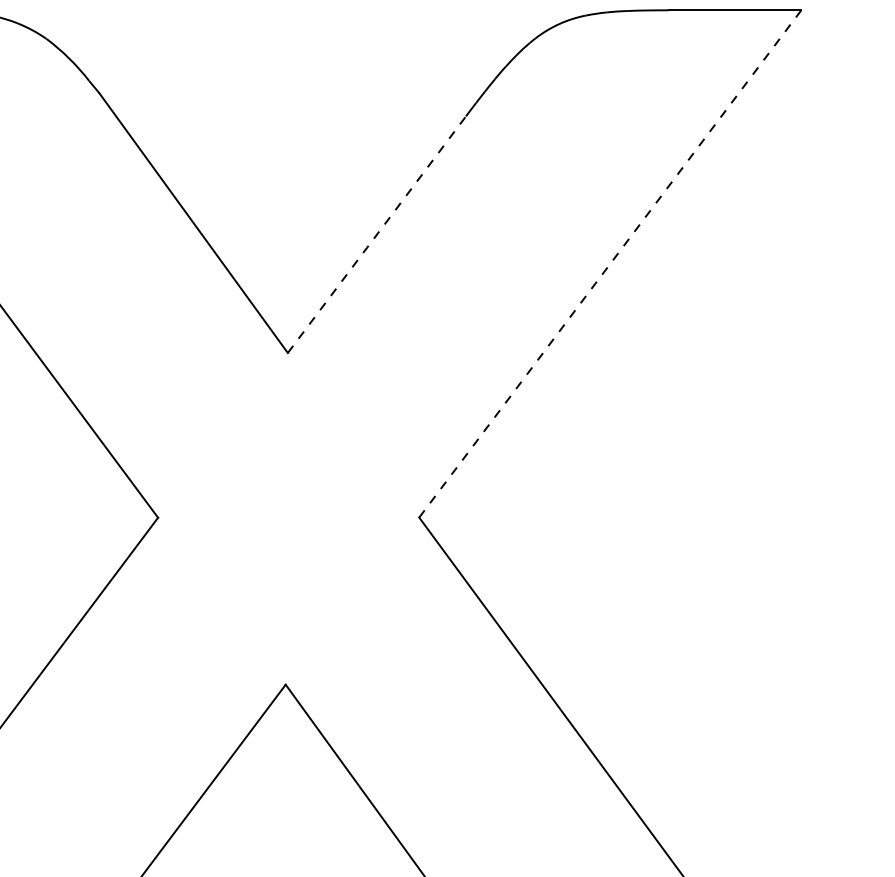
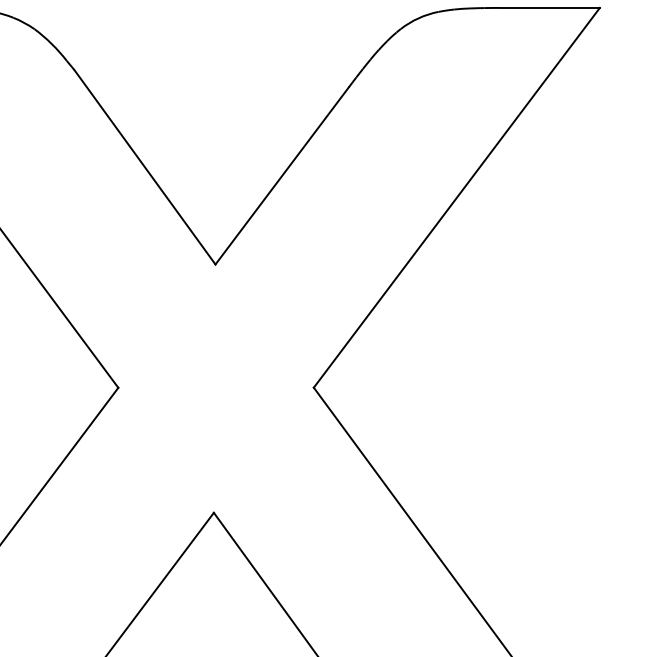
line: (377, 234) -> (282, 175), dashed -> solid
line: (610, 263) -> (457, 197), dashed -> solid

